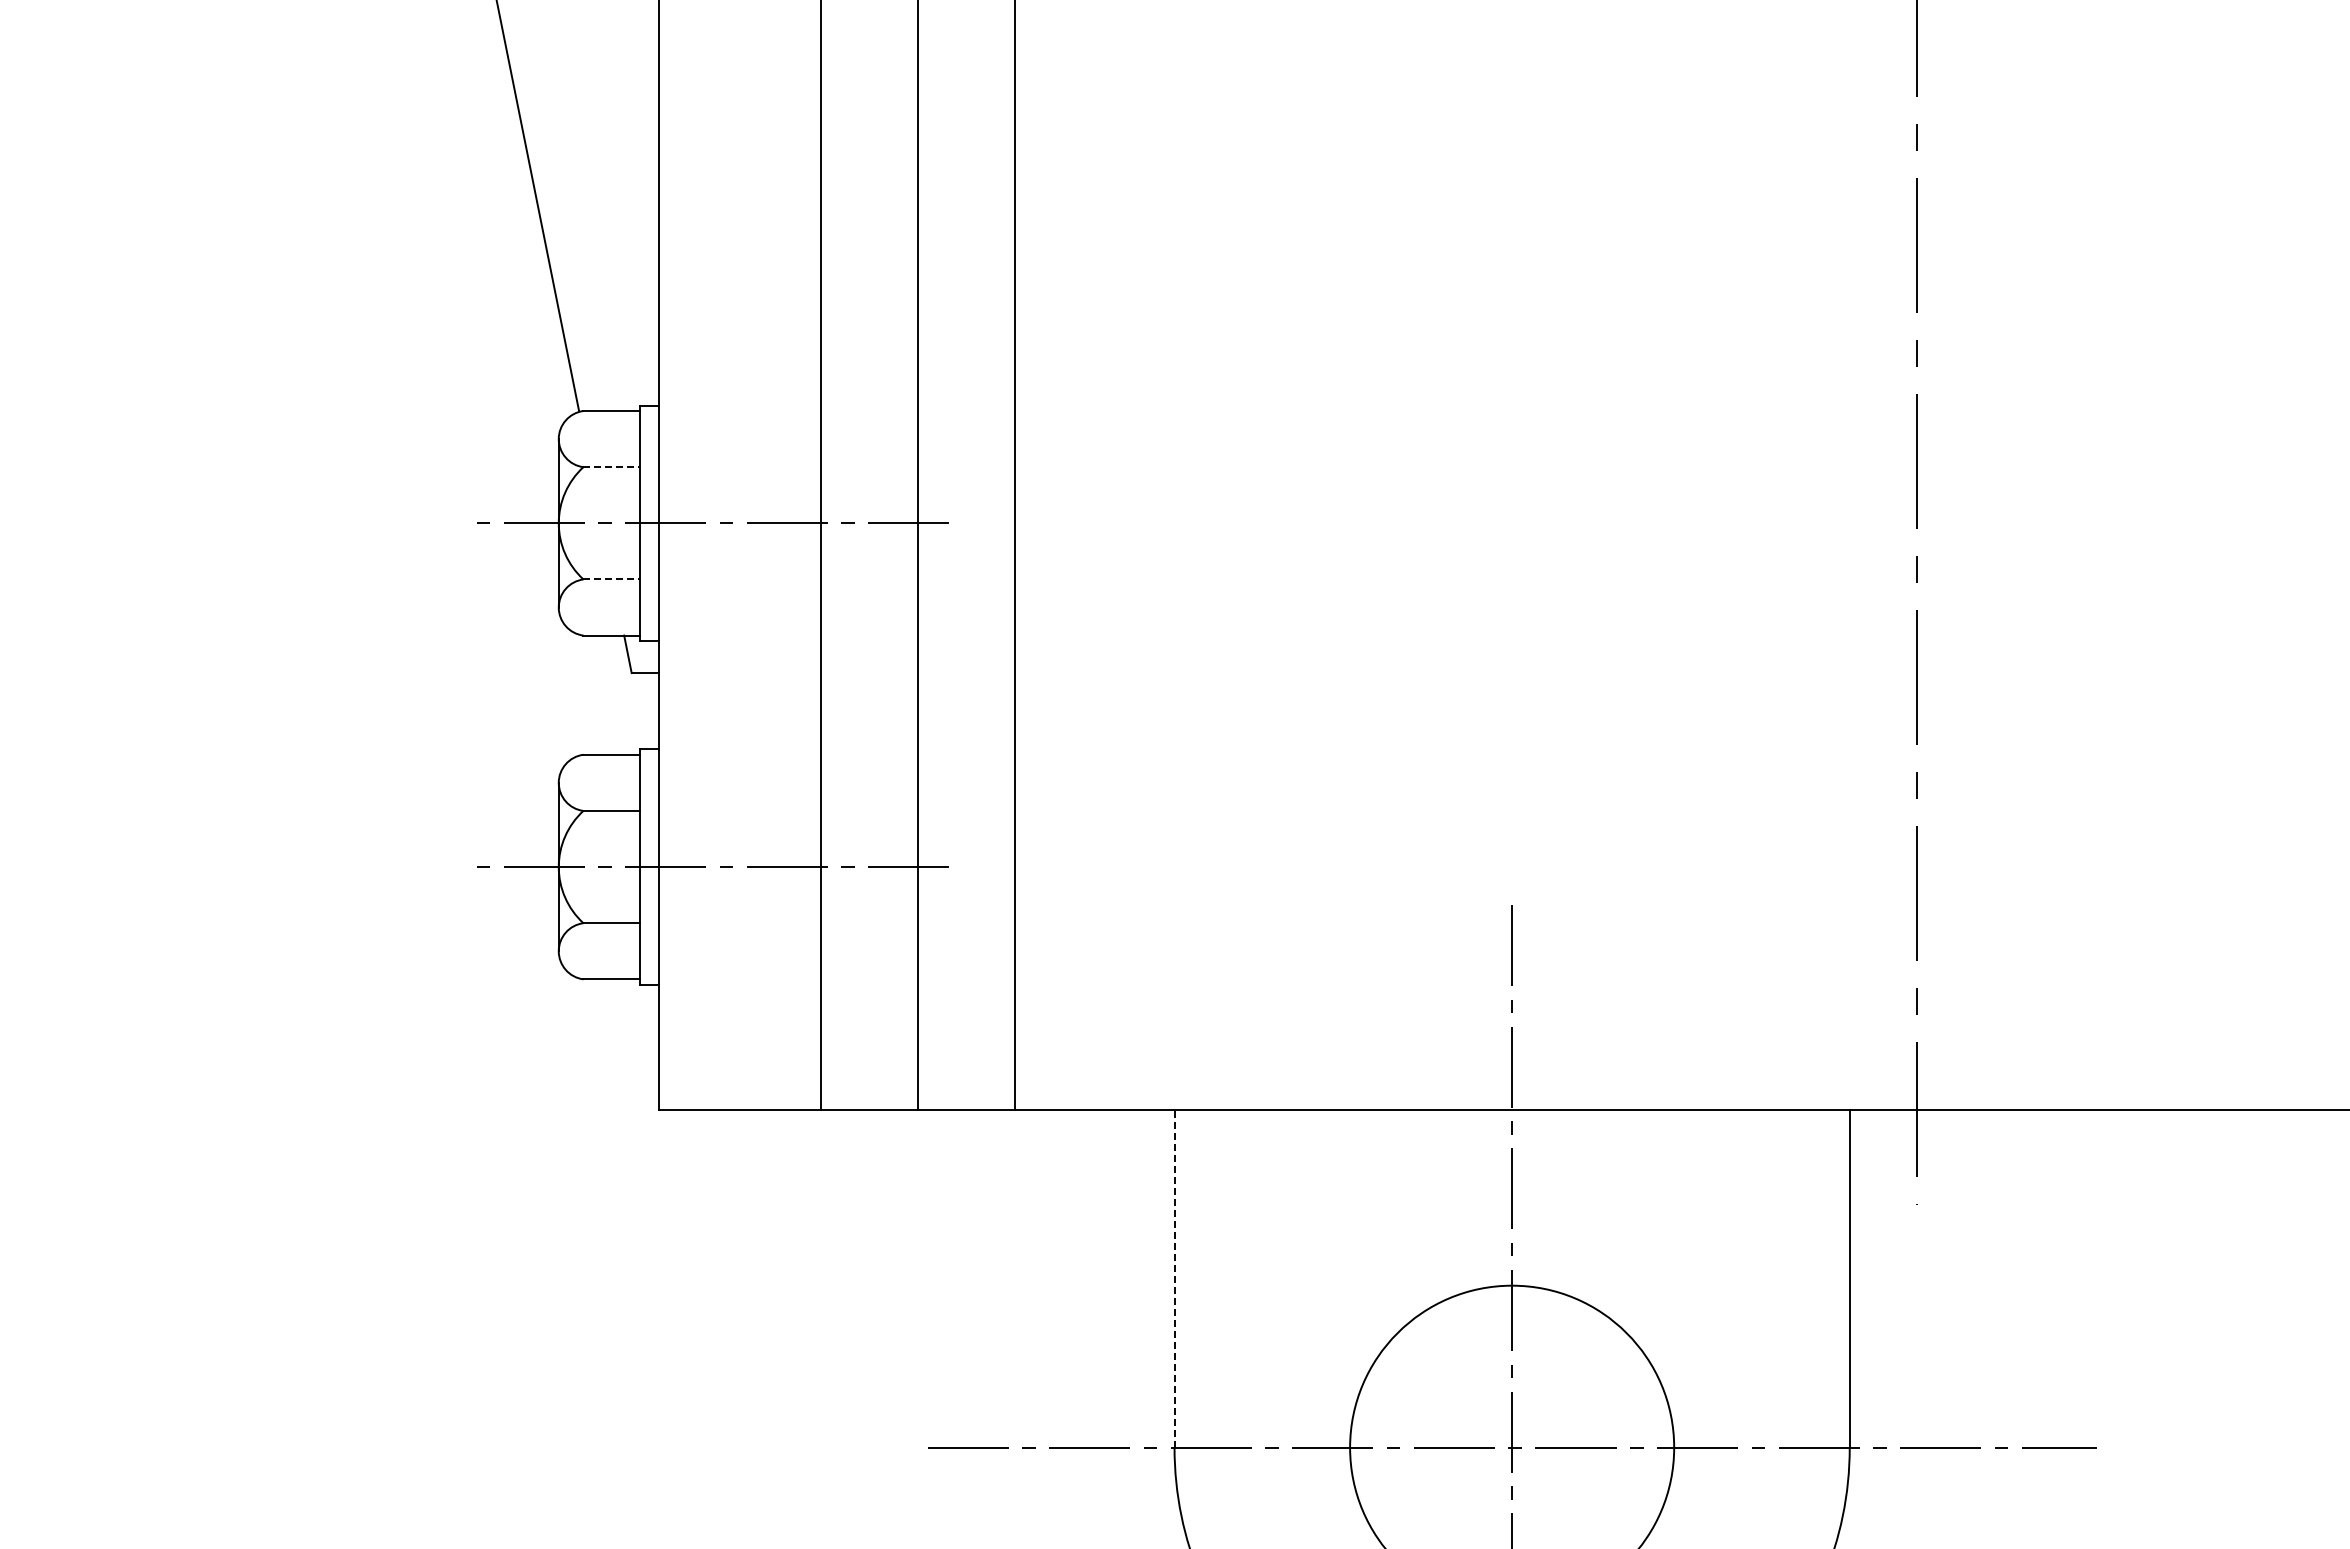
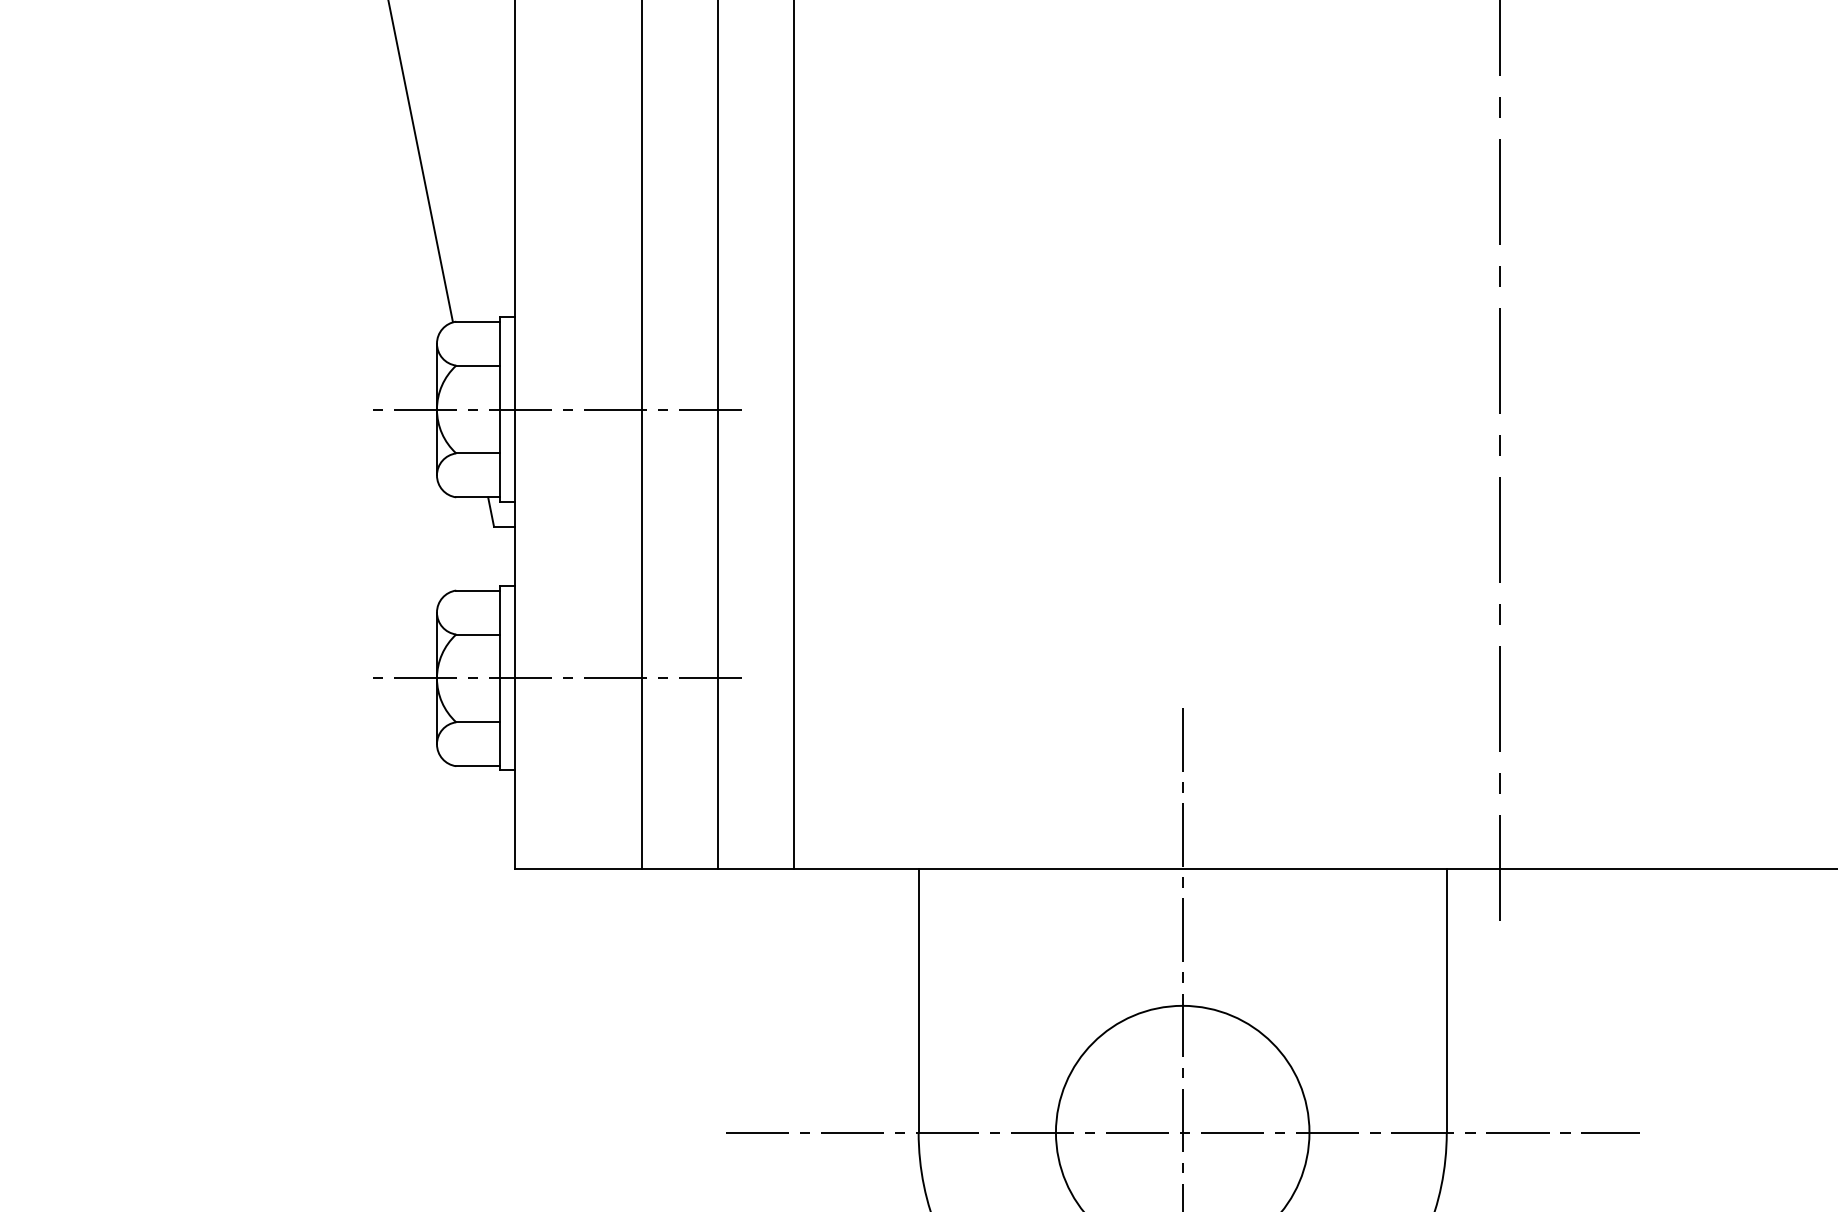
line: (612, 467) -> (479, 365), dashed -> solid
line: (612, 579) -> (479, 453), dashed -> solid
line: (1174, 1278) -> (918, 1000), dashed -> solid

